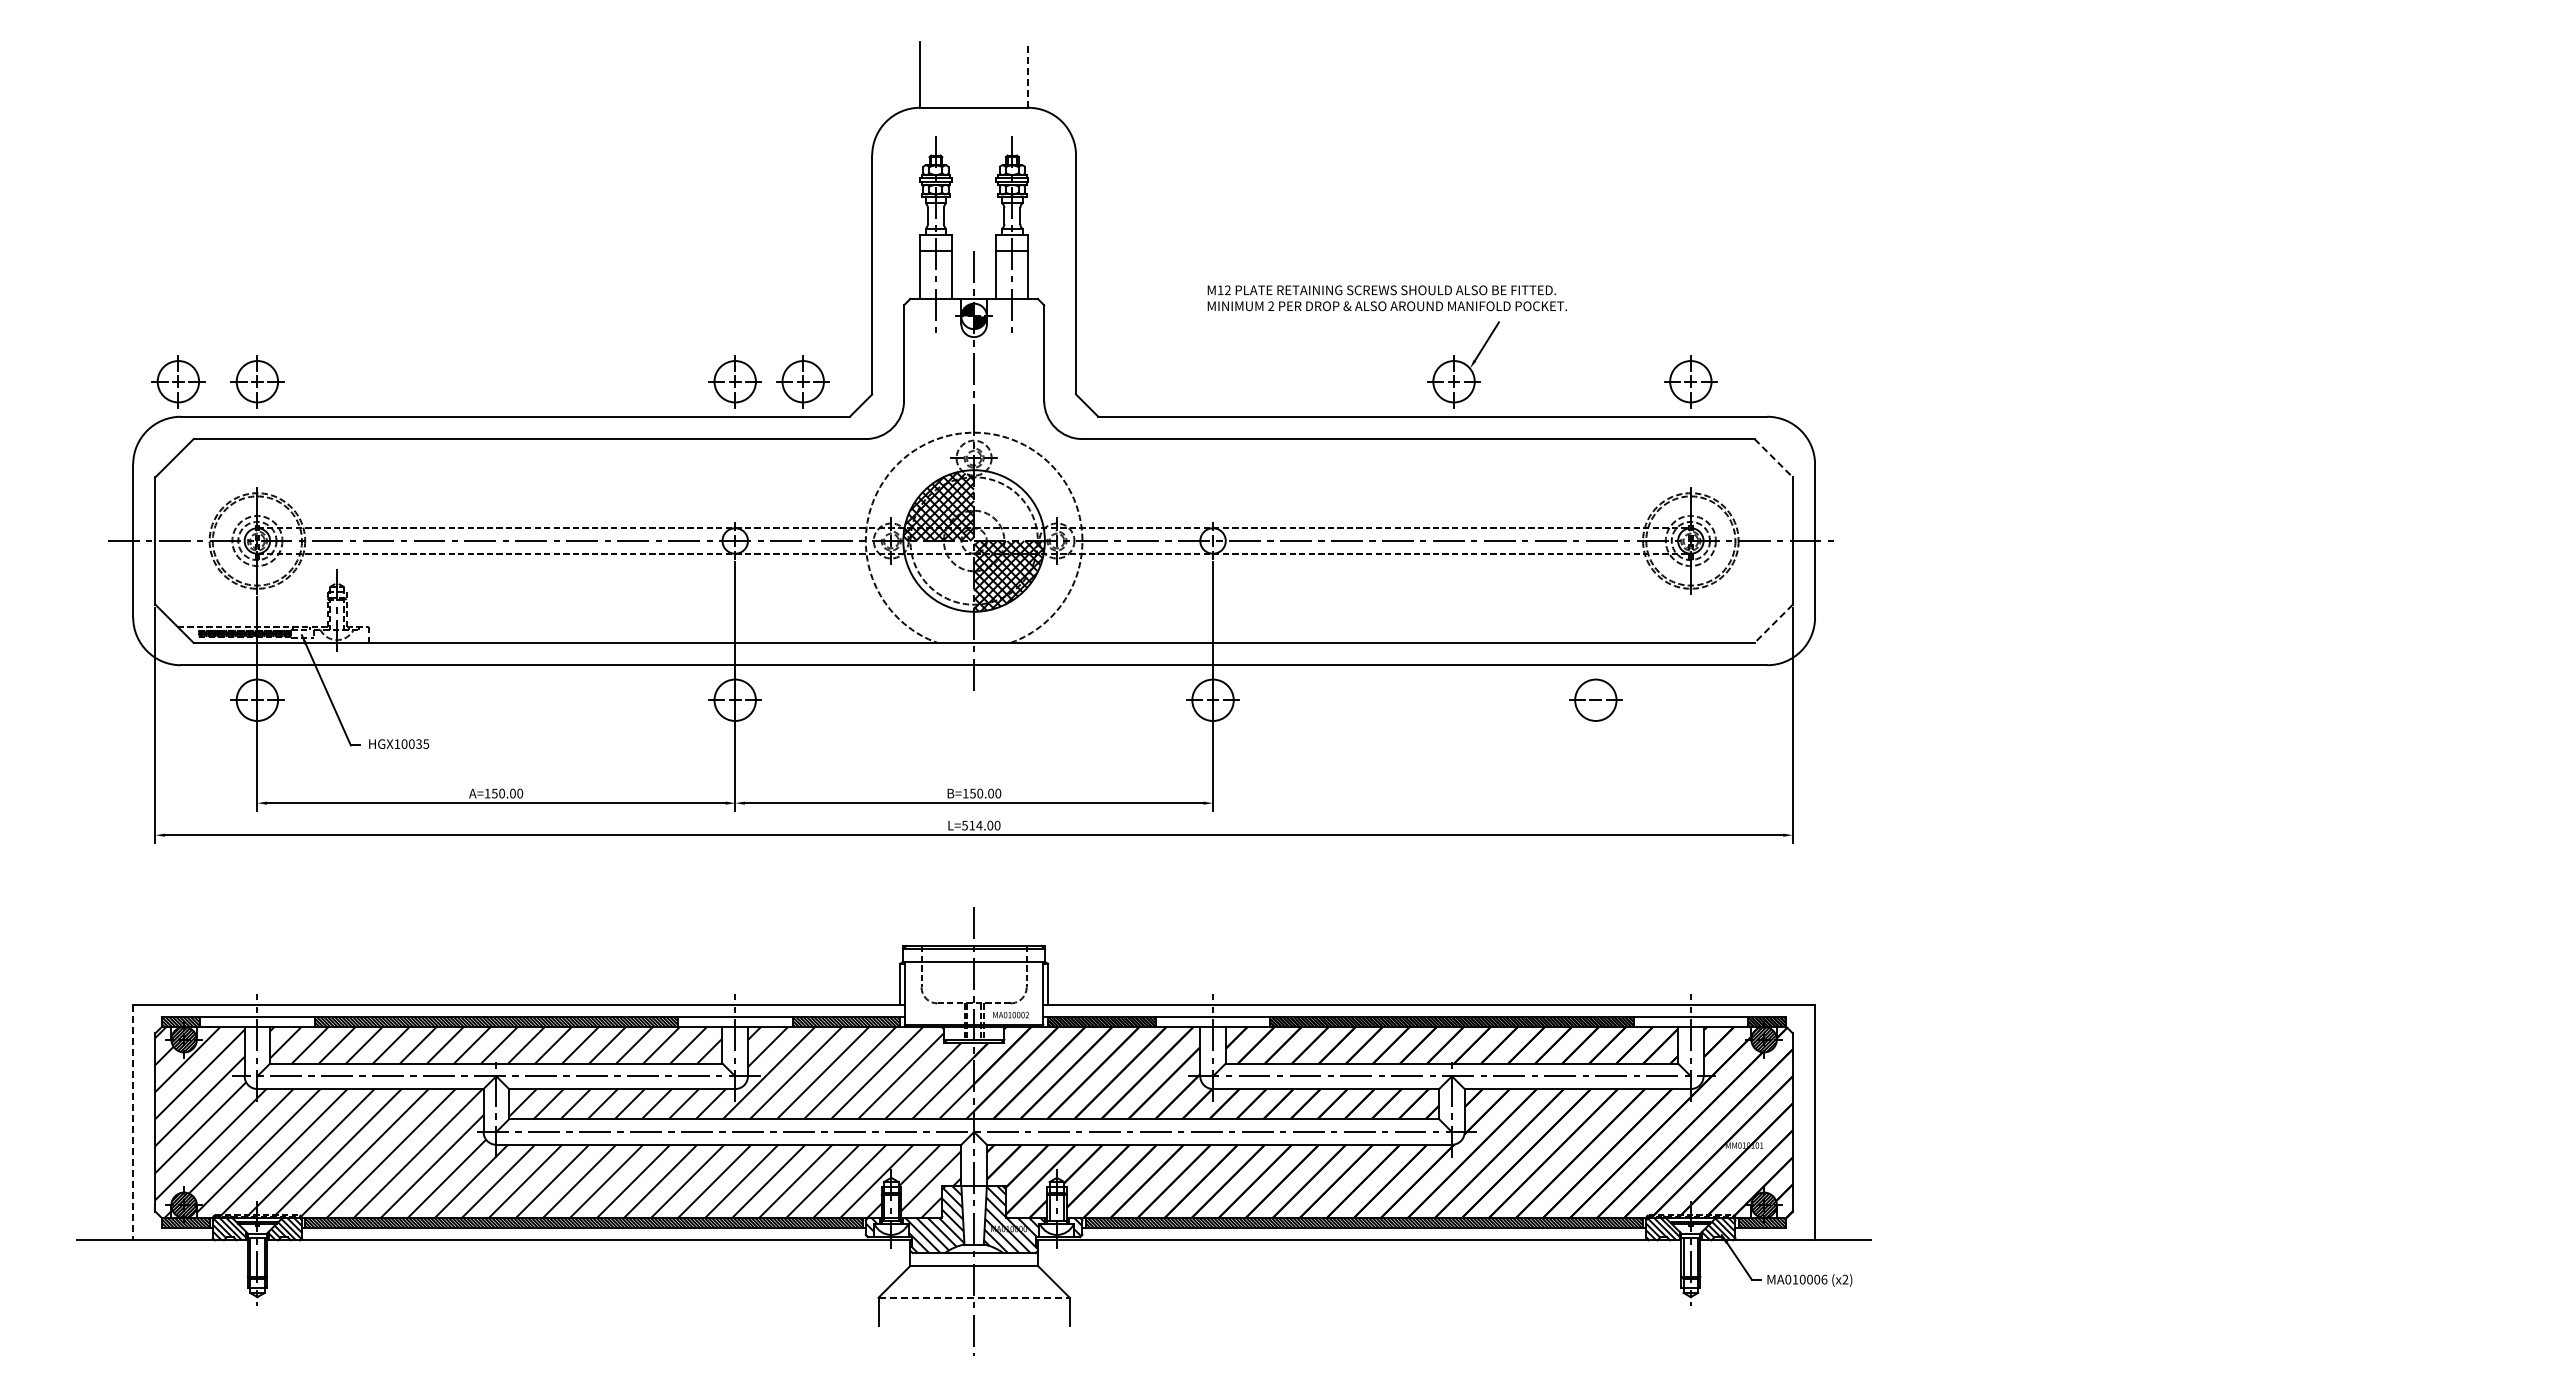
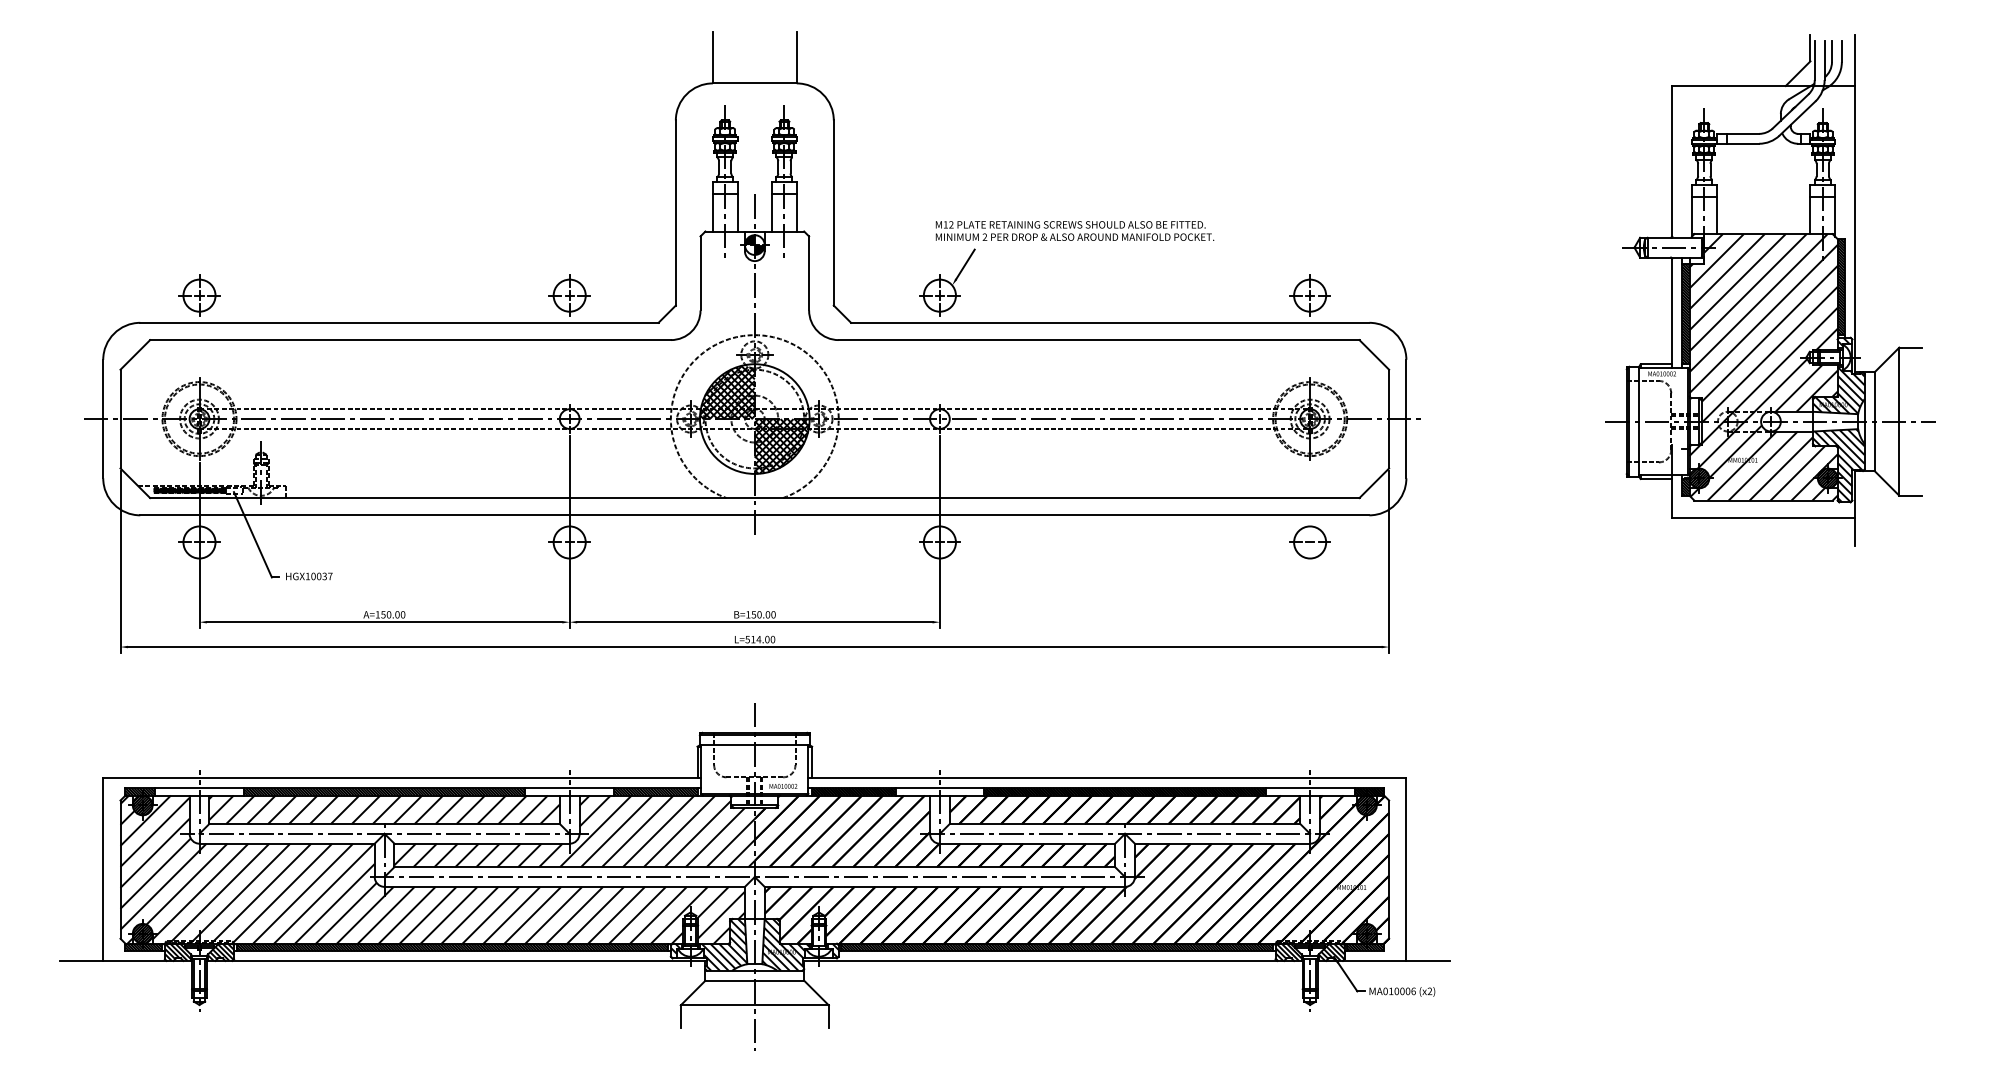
line: (1028, 74) -> (796, 57), dashed -> solid
part: (1463, 364) -> (947, 282), moved
part: (2285, 374) -> (1770, 290), added
part: (178, 381) -> (138, 295), removed
part: (802, 381) -> (621, 295), removed
line: (1774, 458) -> (1374, 355), dashed -> solid
line: (1773, 624) -> (1374, 483), dashed -> solid
part: (1595, 699) -> (1309, 541), moved
text: (426, 743) -> (330, 575), HGX10035 -> HGX10037
line: (133, 1122) -> (103, 869), dashed -> solid
line: (974, 1297) -> (755, 1005), dashed -> solid

